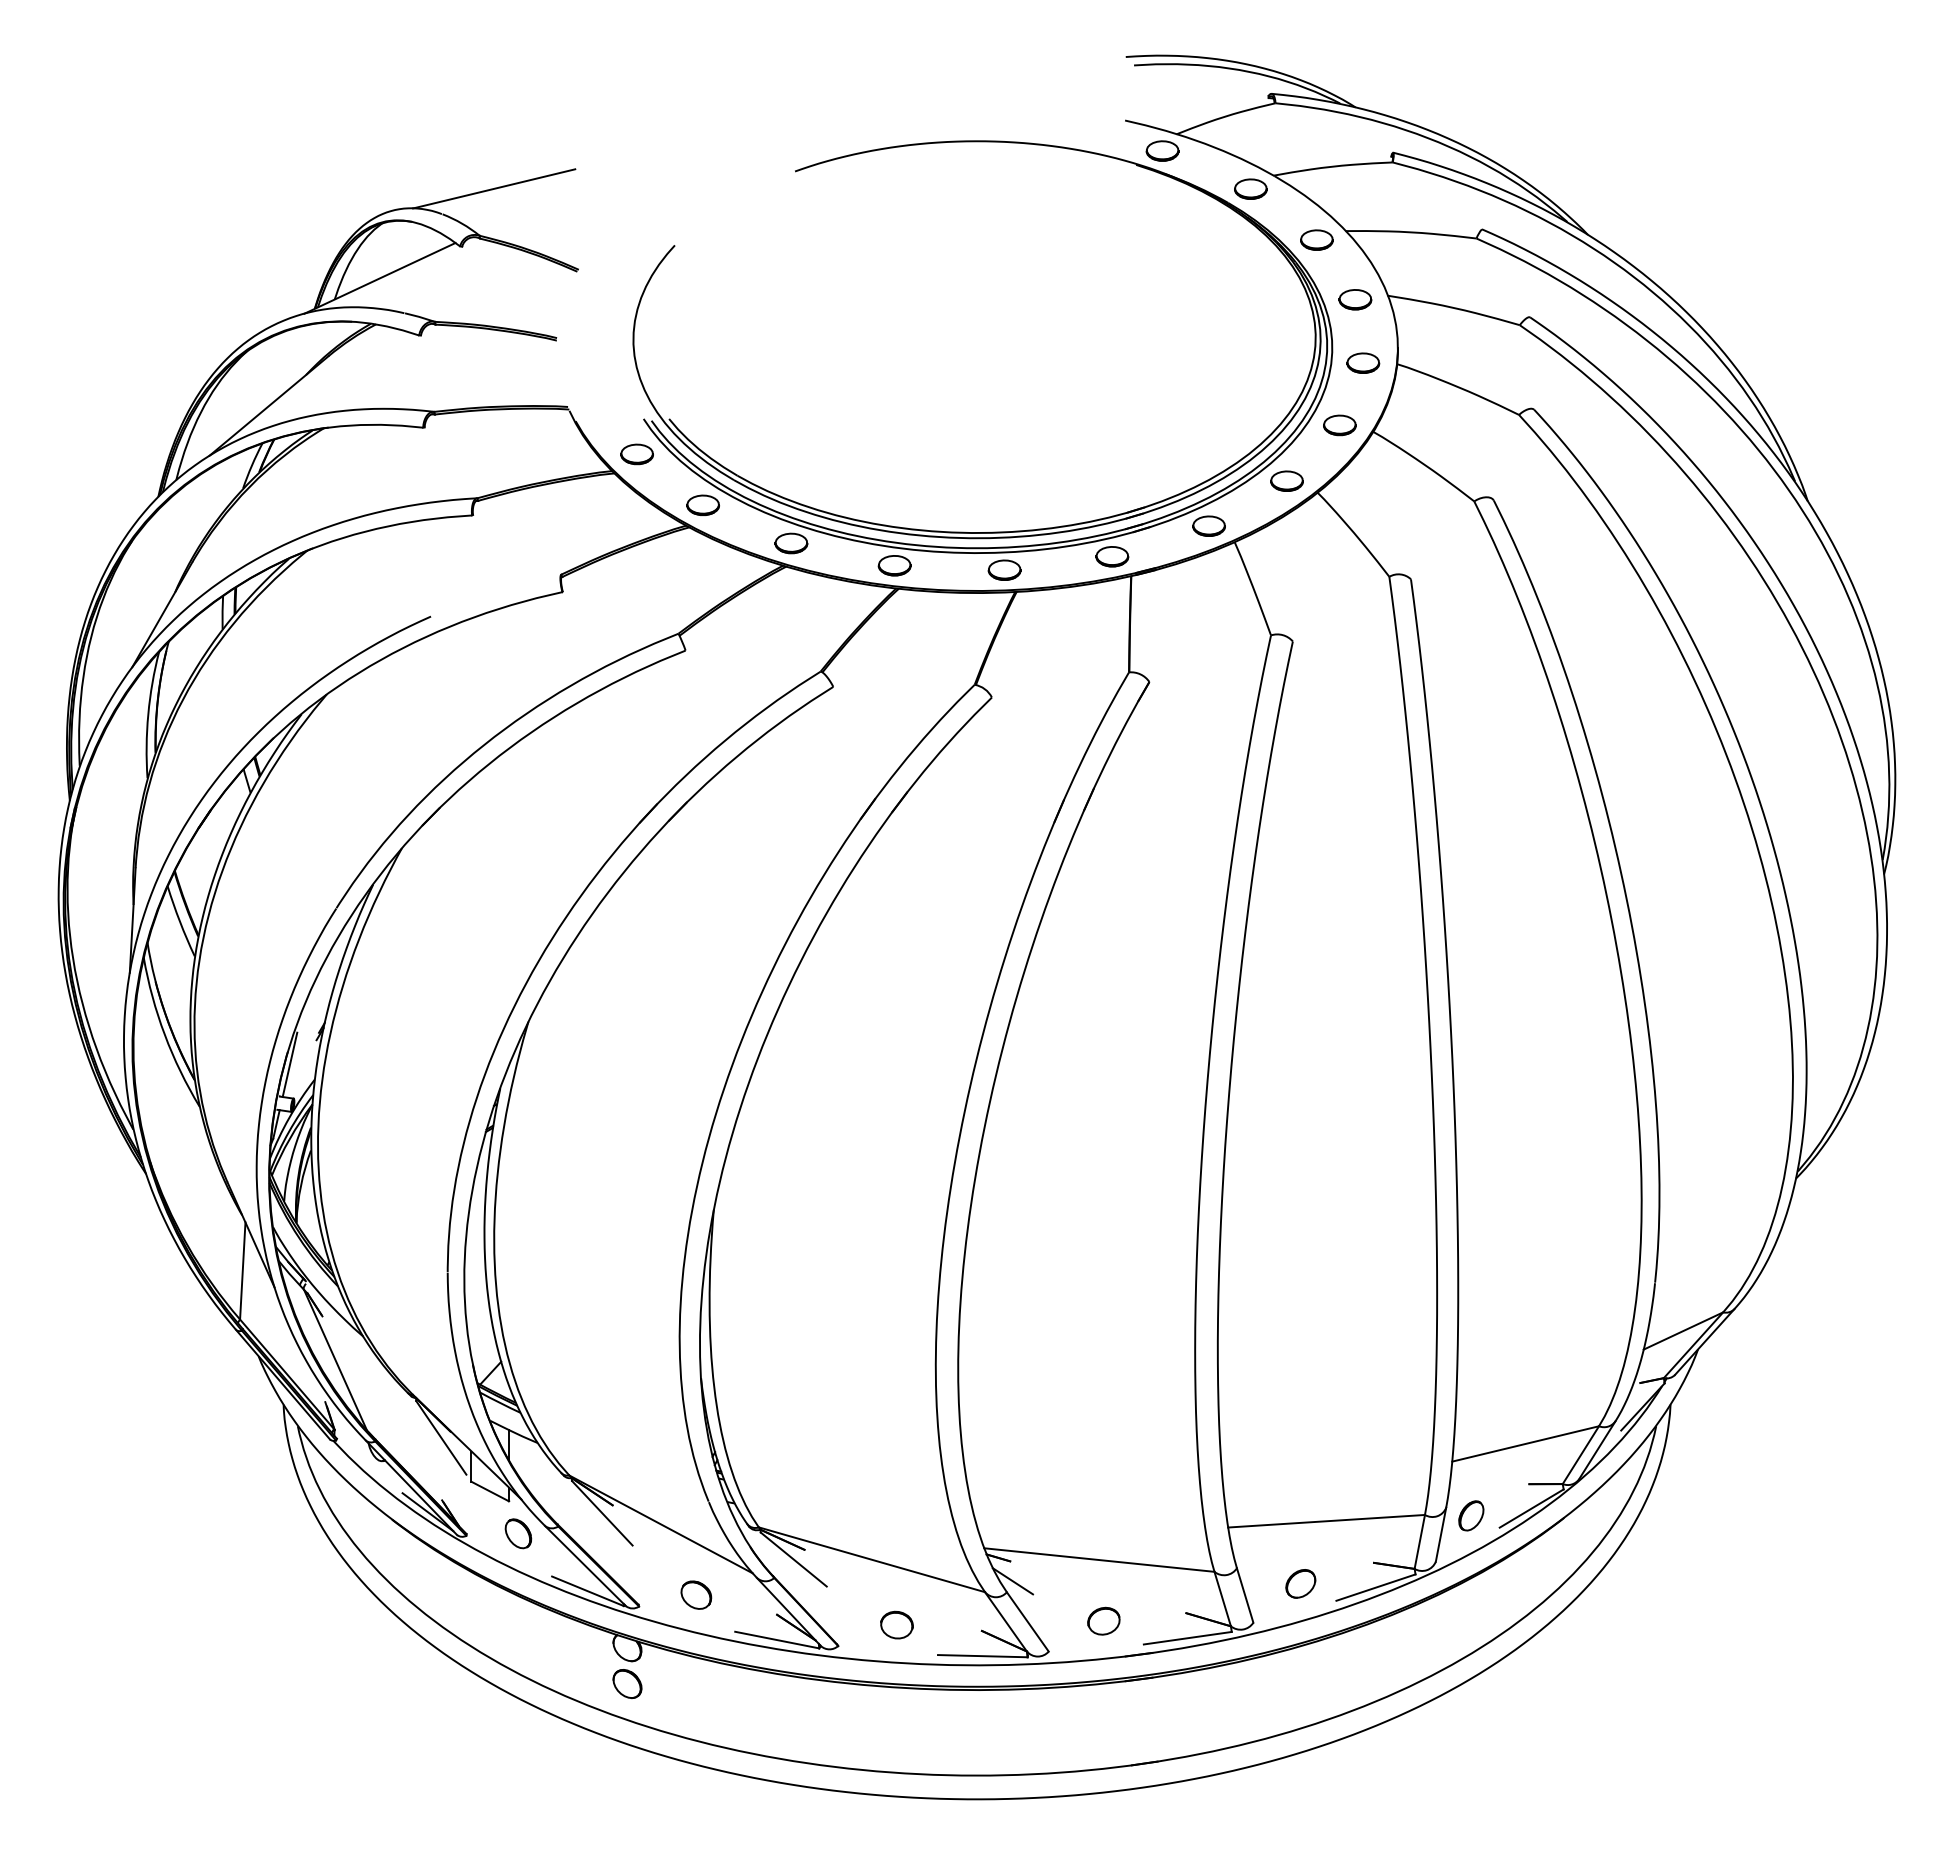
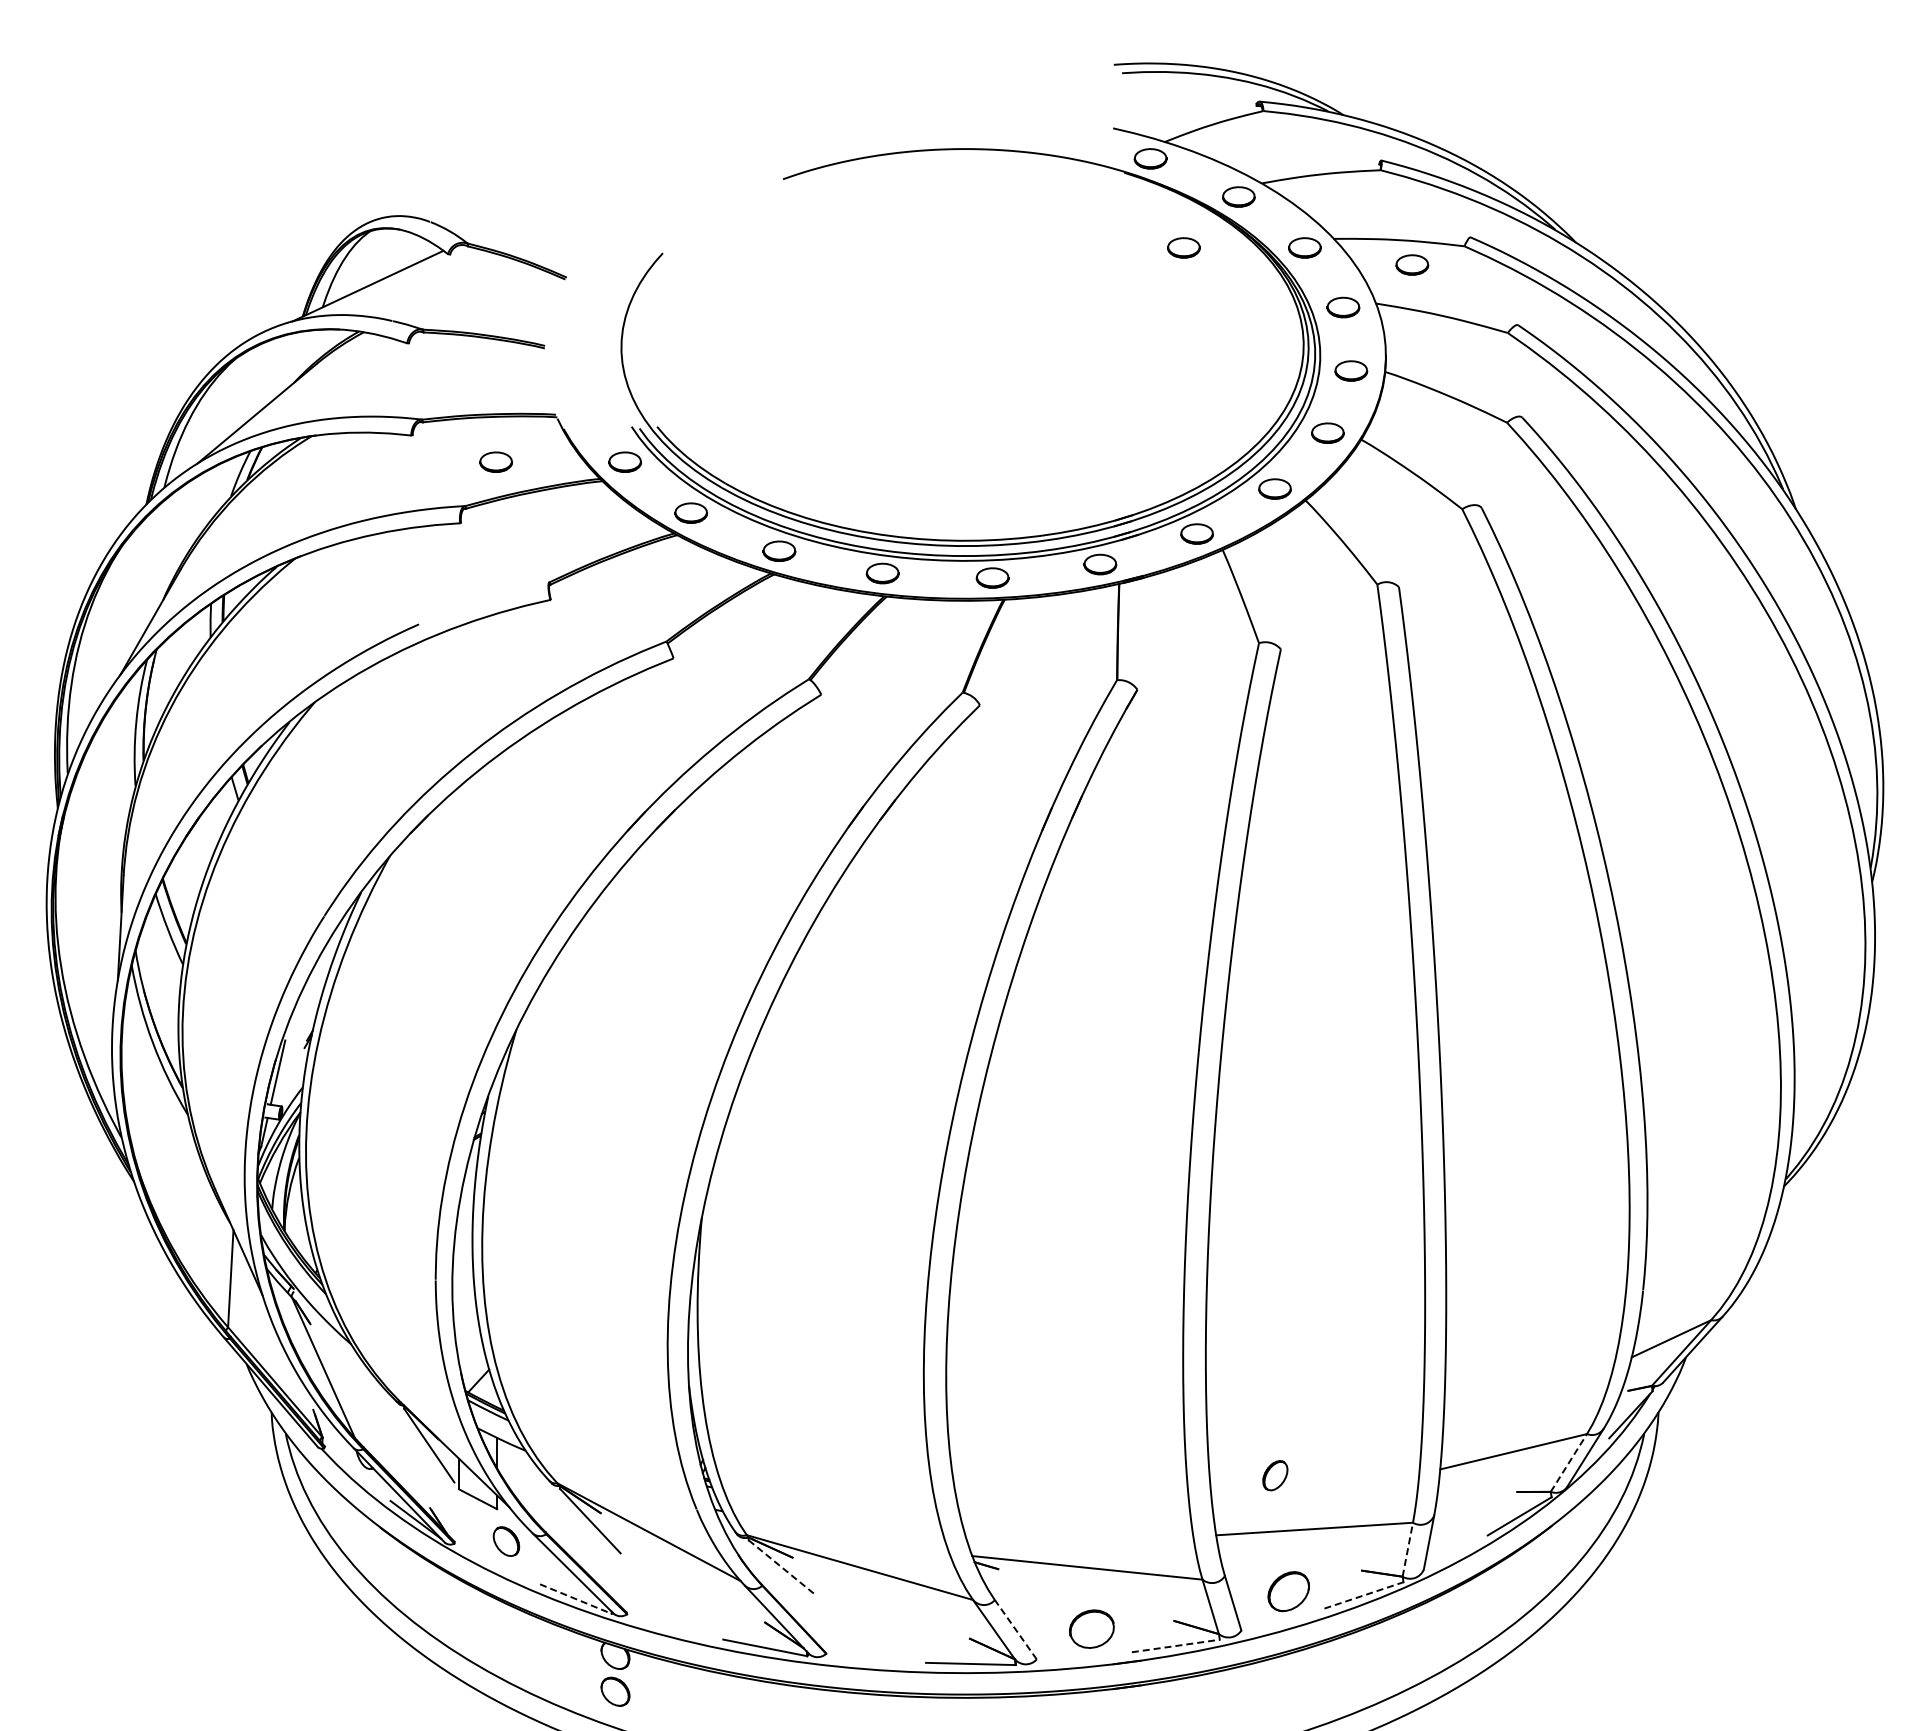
line: (494, 188) -> (482, 196), removed
part: (1195, 239) -> (1183, 247), added
part: (1424, 256) -> (1412, 264), added
part: (507, 454) -> (495, 462), added
line: (1581, 1454) -> (1569, 1462), solid -> dashed
part: (1471, 1515) -> (1275, 1475), moved
line: (1419, 1541) -> (1407, 1549), solid -> dashed
line: (793, 1559) -> (781, 1567), solid -> dashed
line: (1012, 1581) -> (1000, 1589), removed
part: (1300, 1583) -> (1288, 1591), size x1.4
line: (1375, 1587) -> (1363, 1595), solid -> dashed
line: (587, 1591) -> (575, 1599), solid -> dashed
part: (696, 1594) -> (684, 1602), removed
part: (1103, 1620) -> (1091, 1628), size x1.4
line: (1027, 1621) -> (1015, 1629), solid -> dashed
part: (896, 1624) -> (884, 1632), removed
line: (1188, 1638) -> (1176, 1646), solid -> dashed

